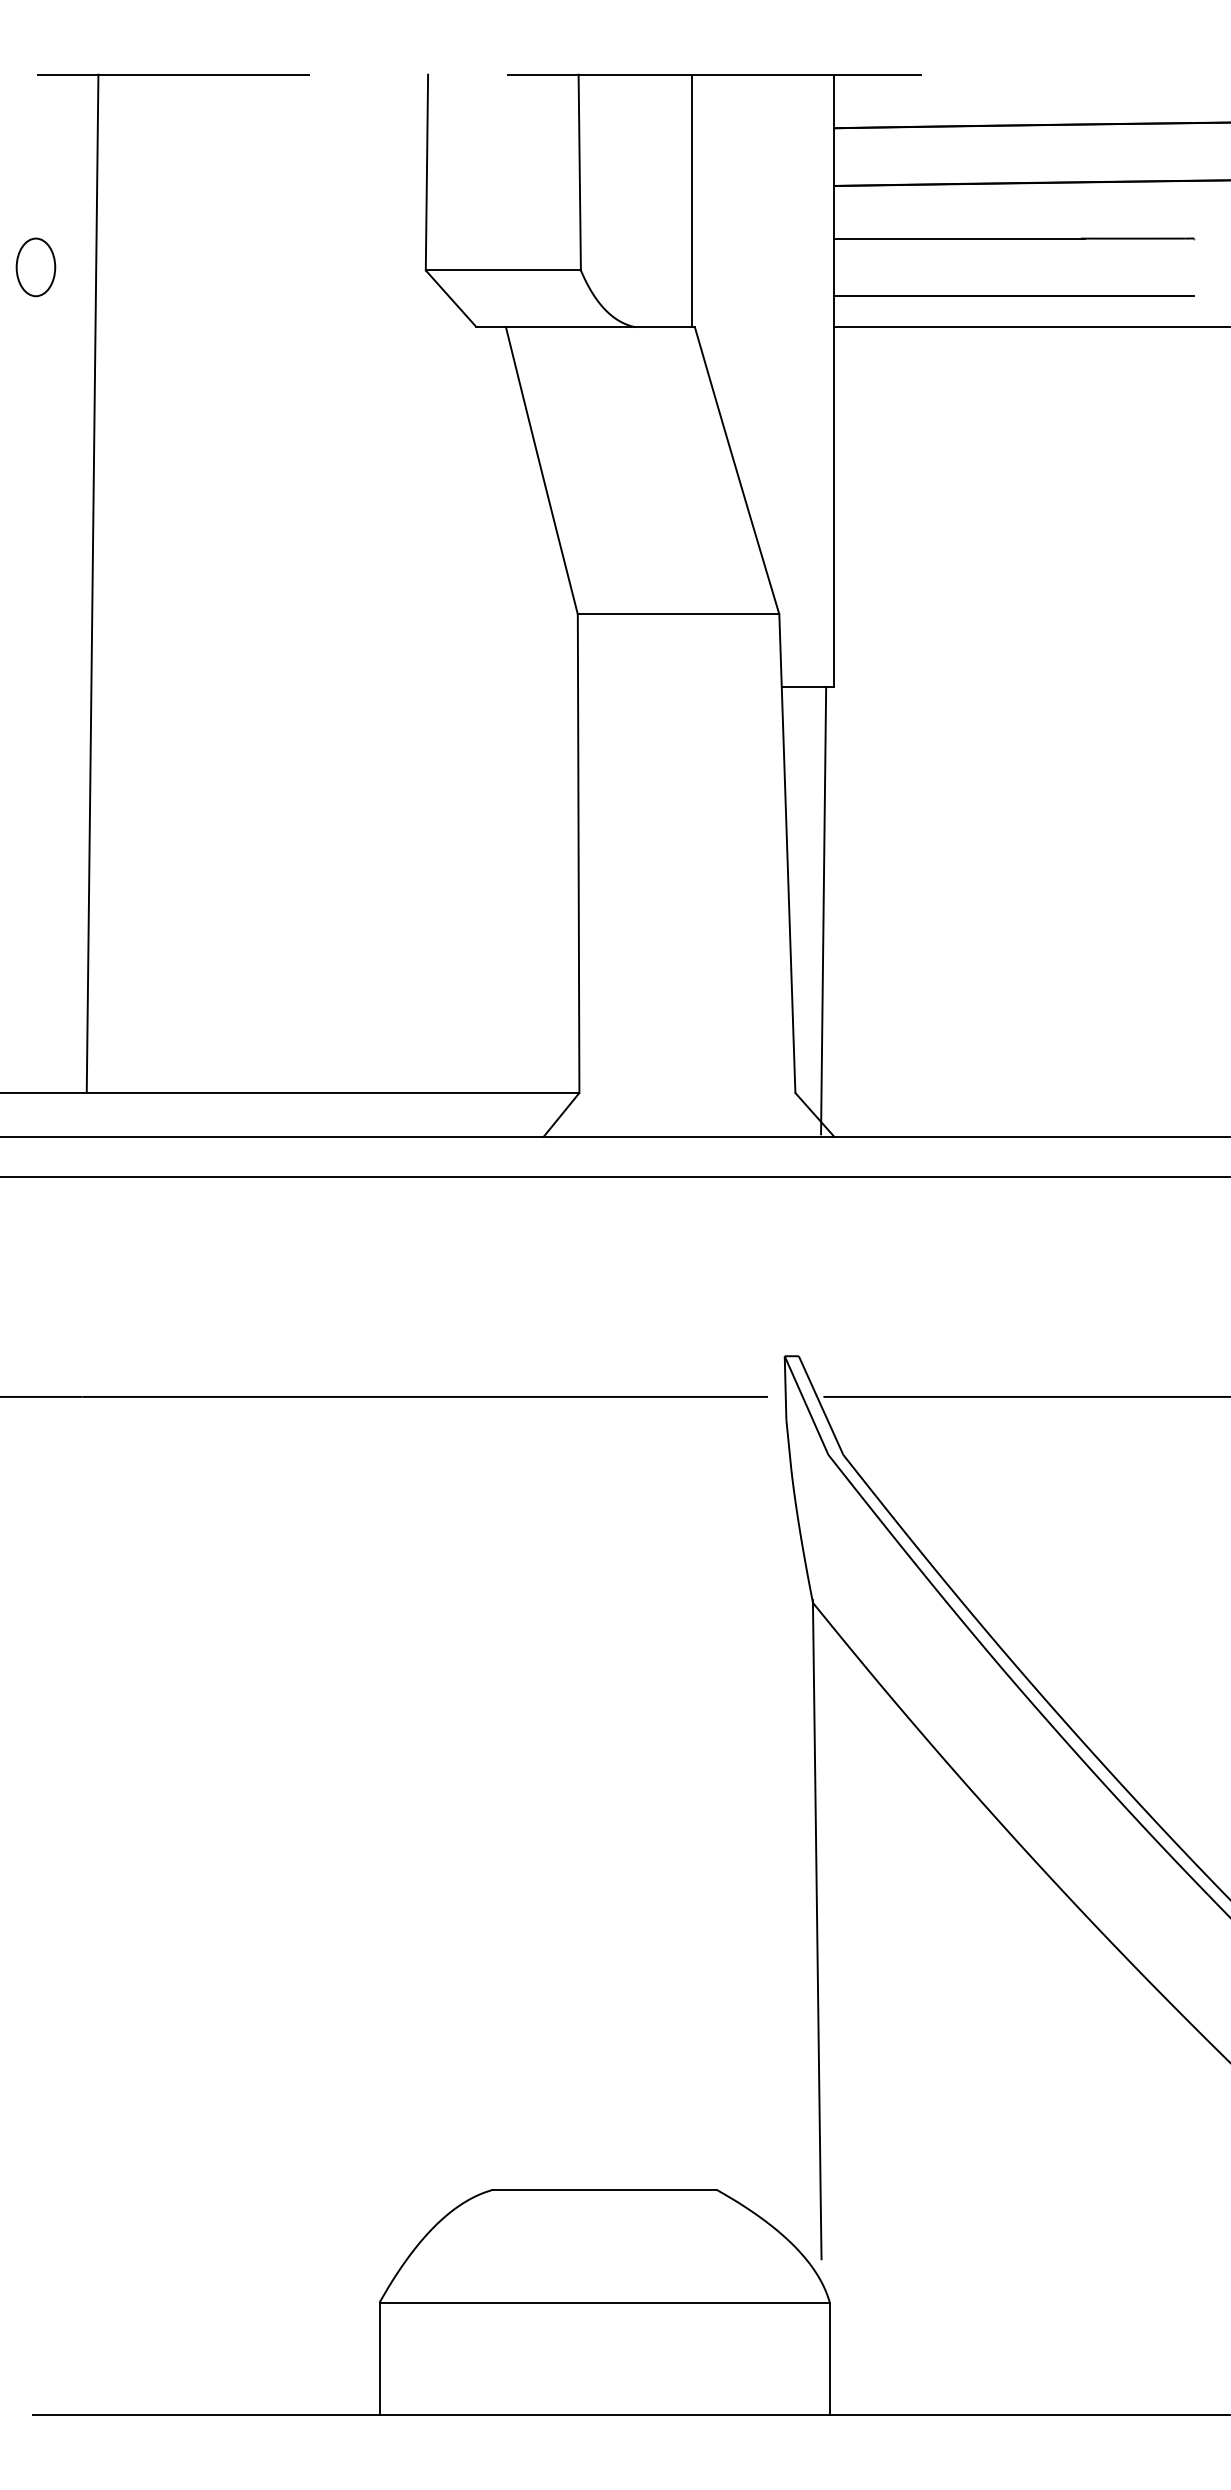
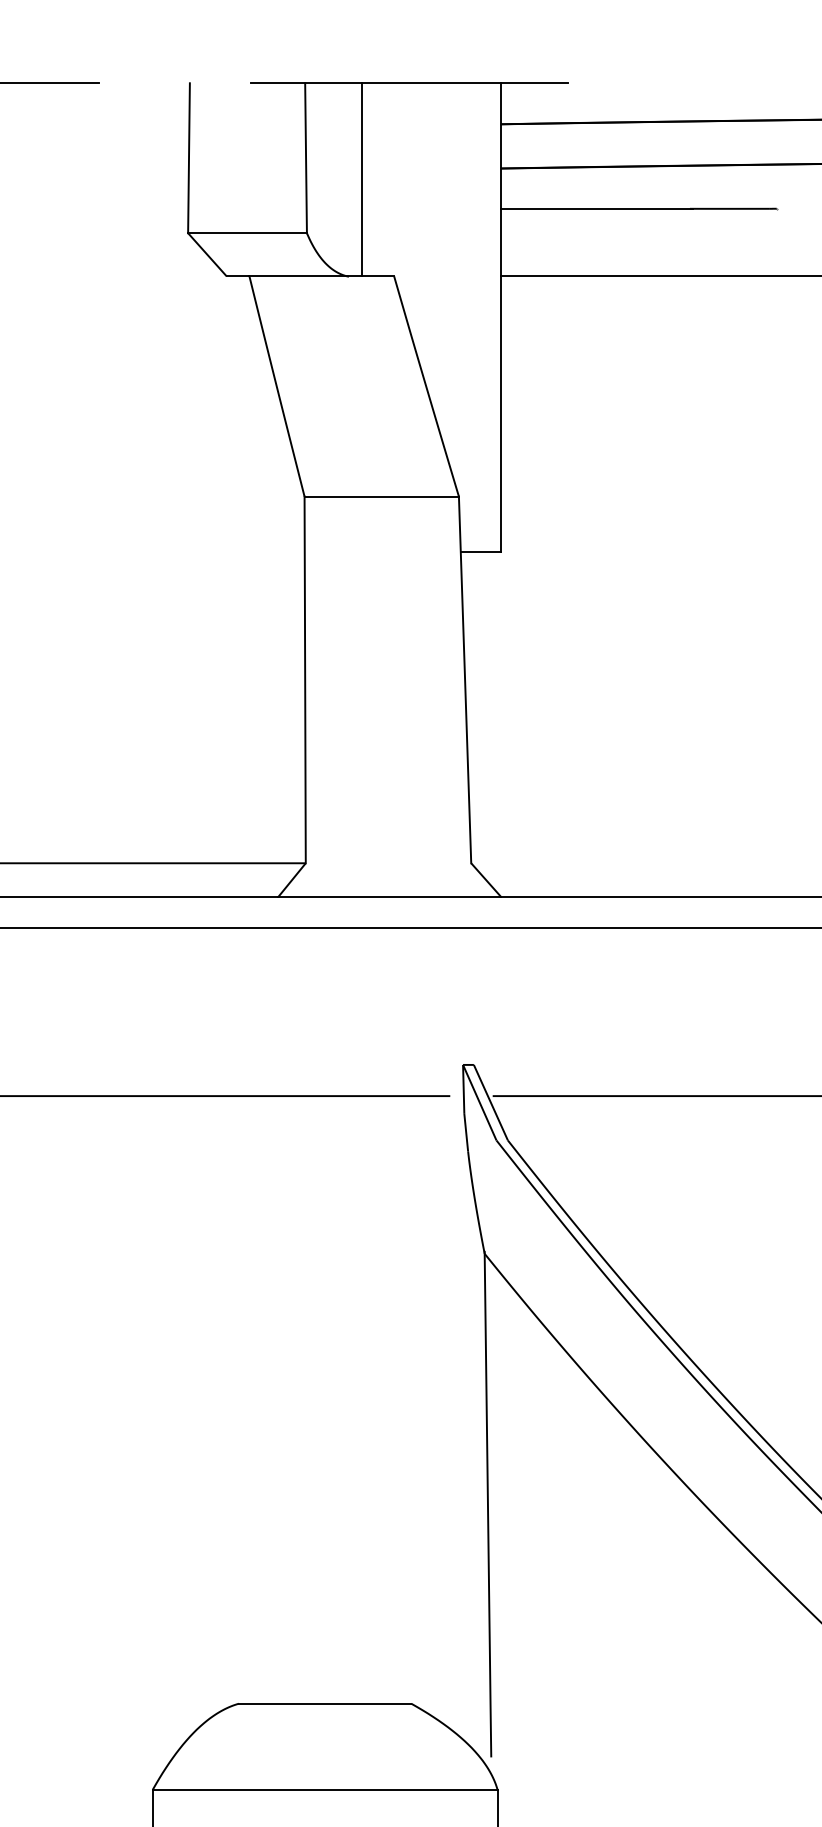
line: (691, 200) -> (361, 179), moved
line: (1014, 296) -> (639, 253), removed
line: (823, 910) -> (492, 723), removed

